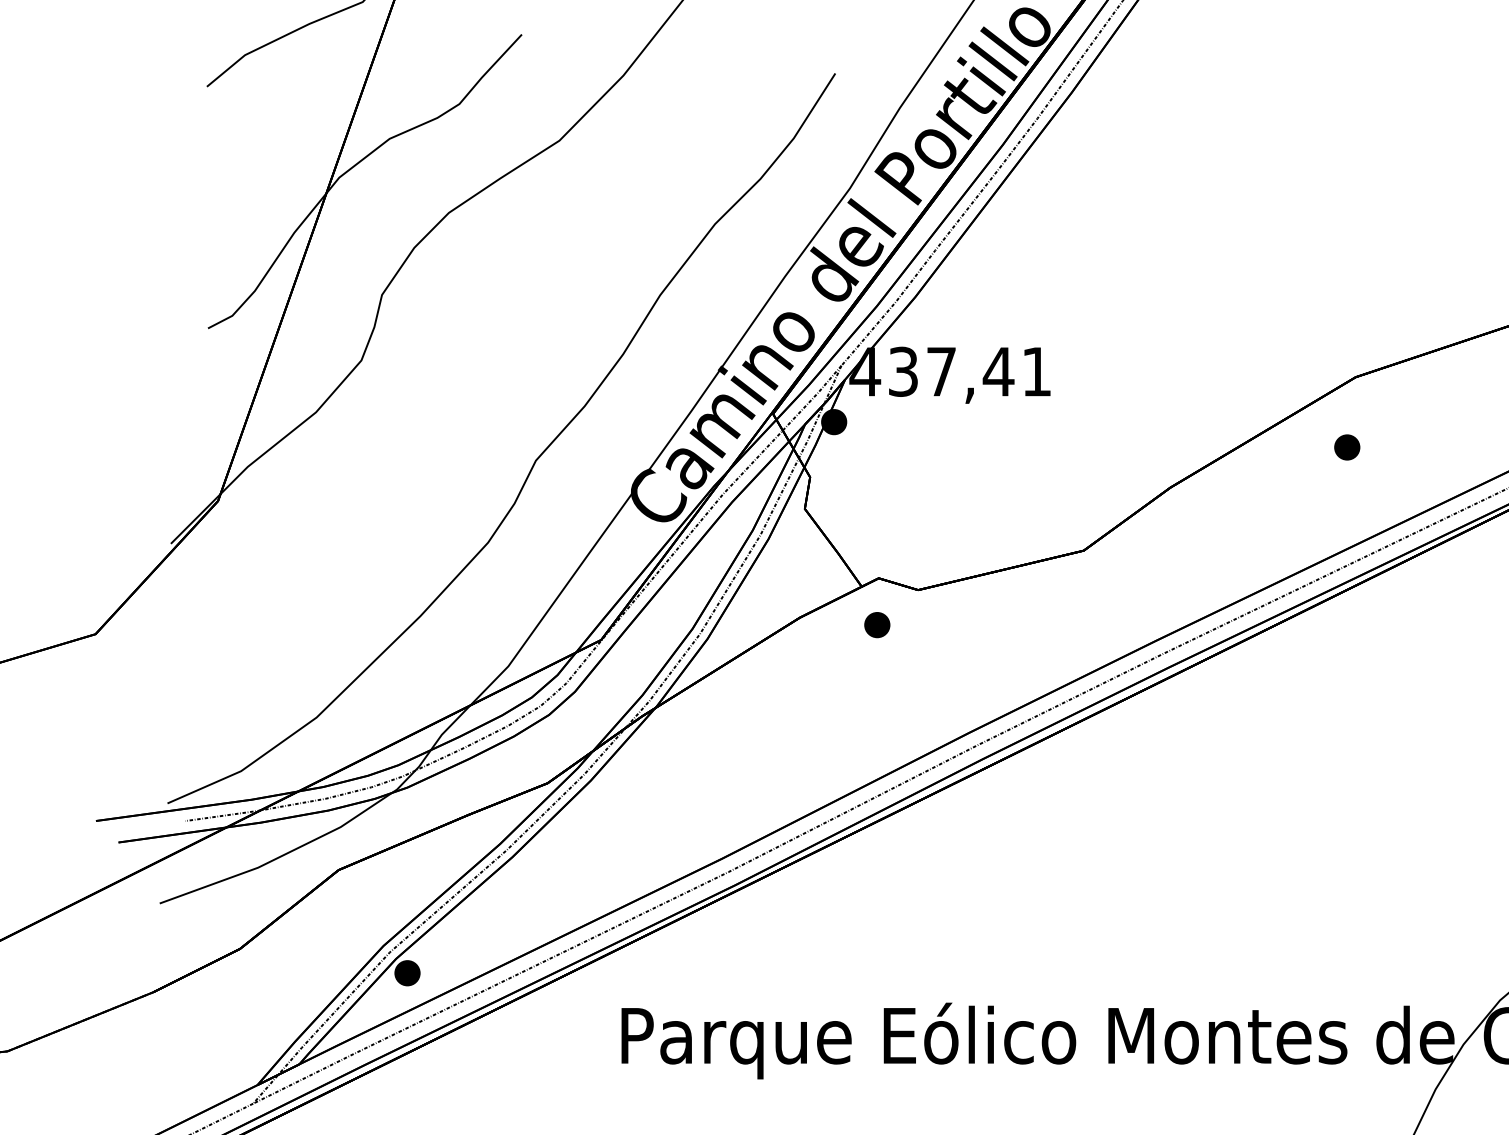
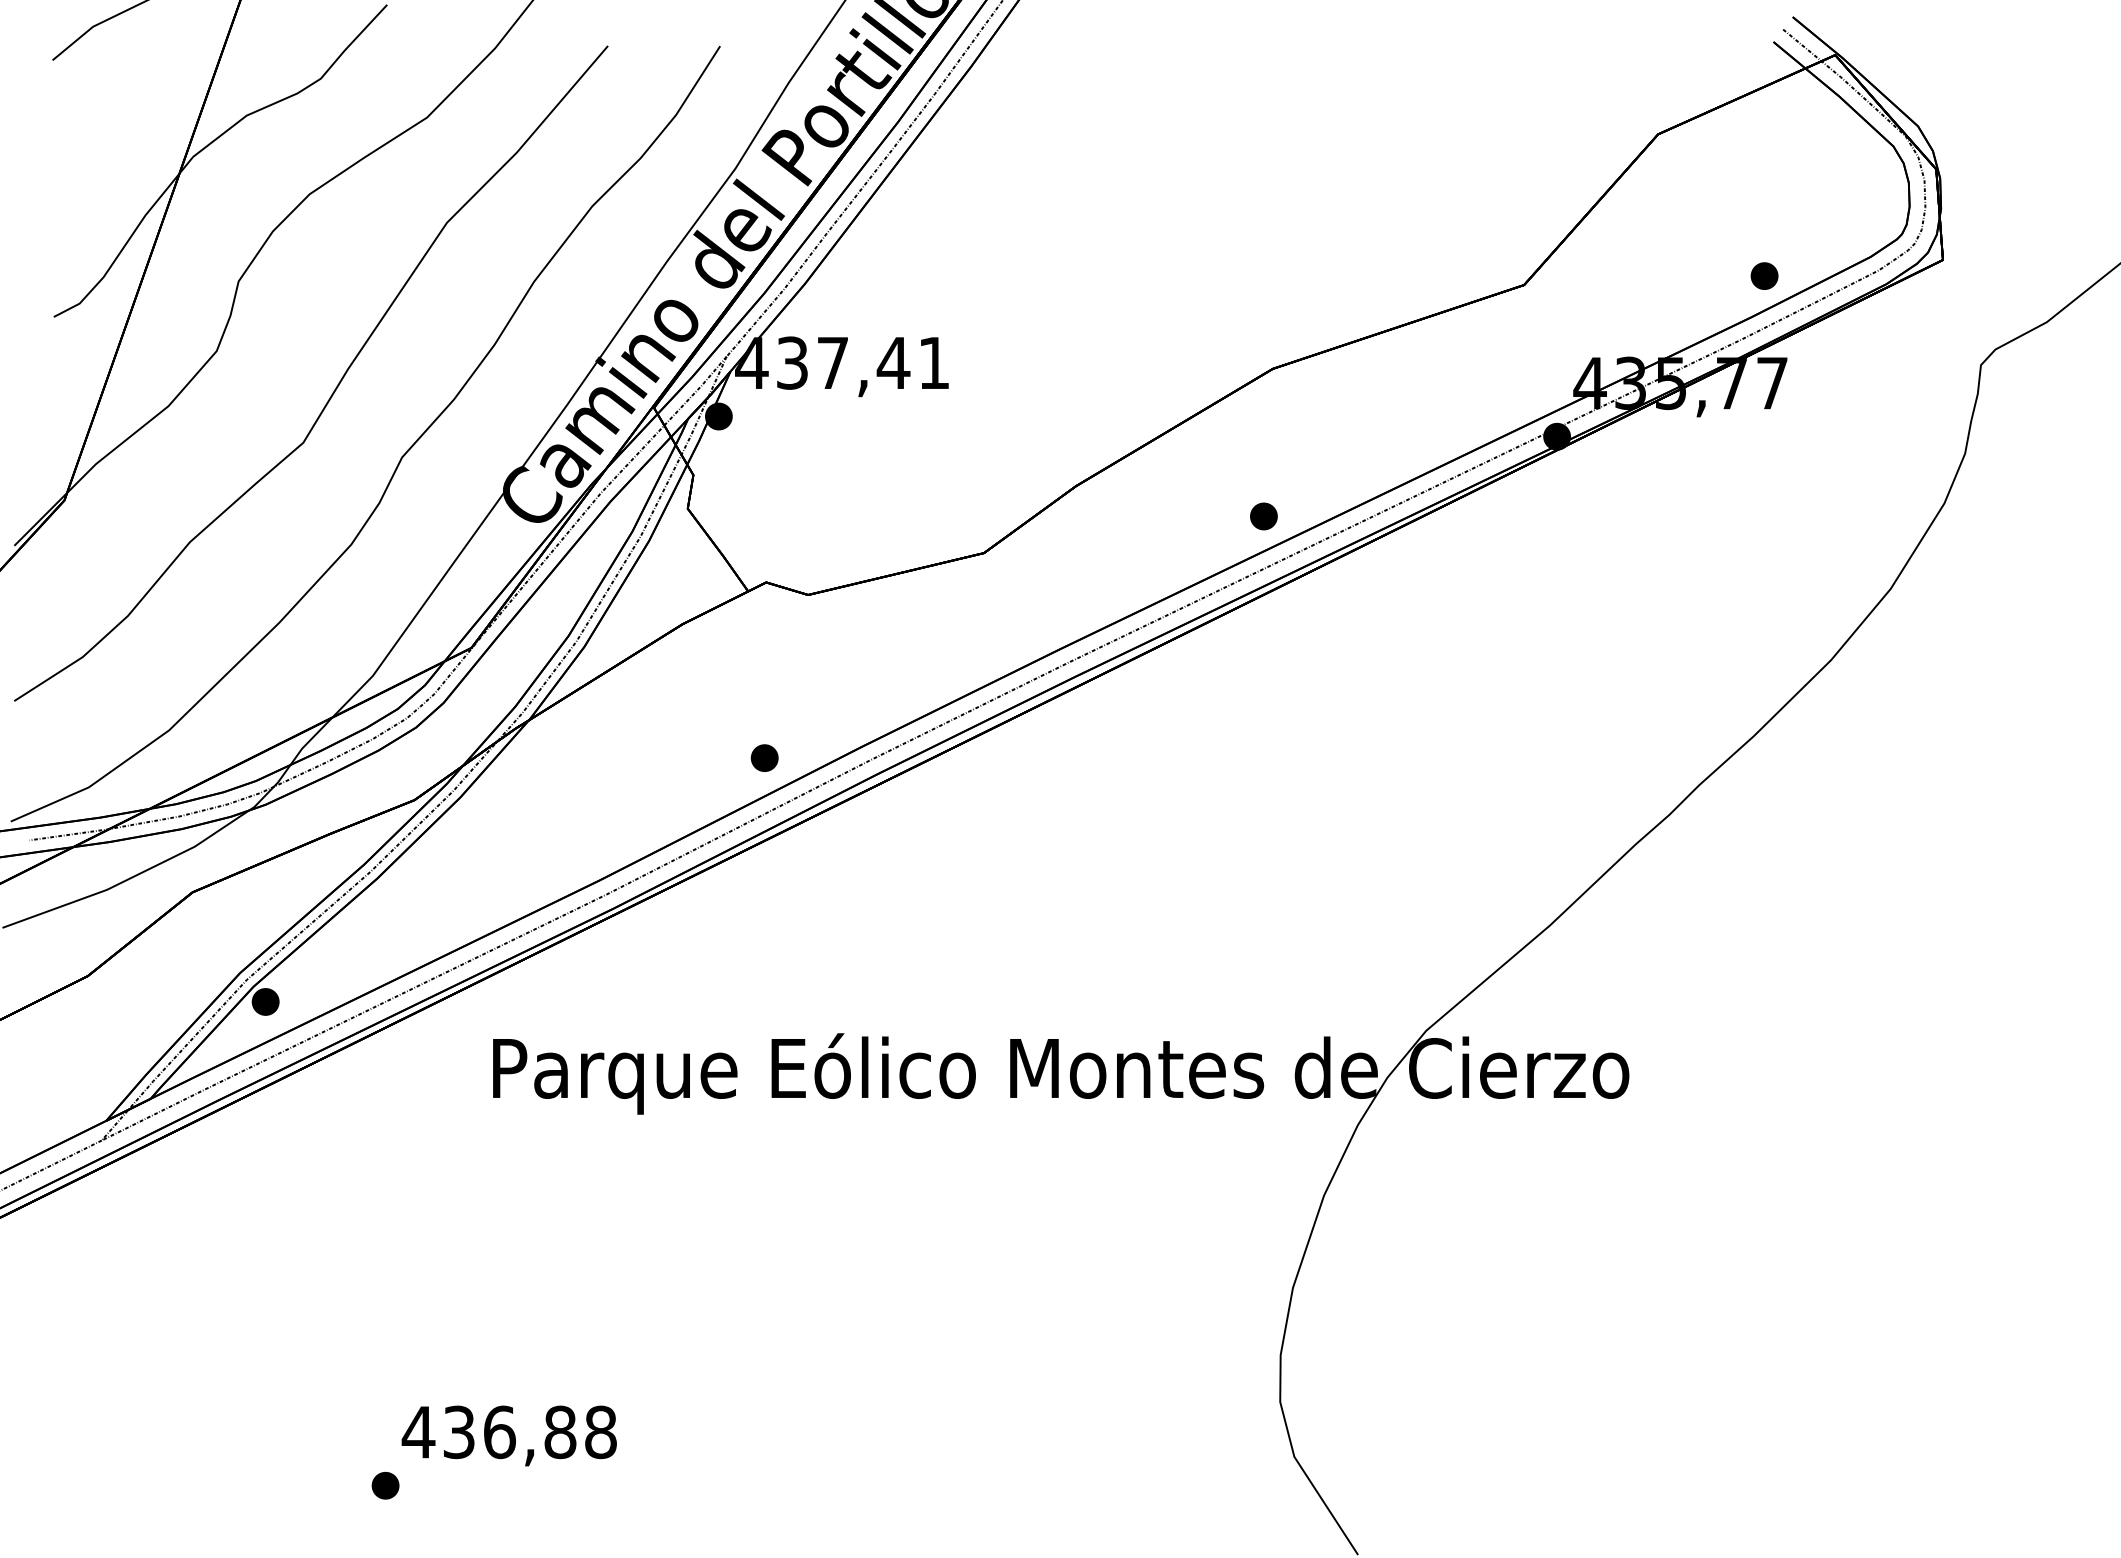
curve: (473, 394) -> (335, 387), added
part: (1346, 447) -> (1263, 516), moved
part: (877, 624) -> (764, 757), moved

